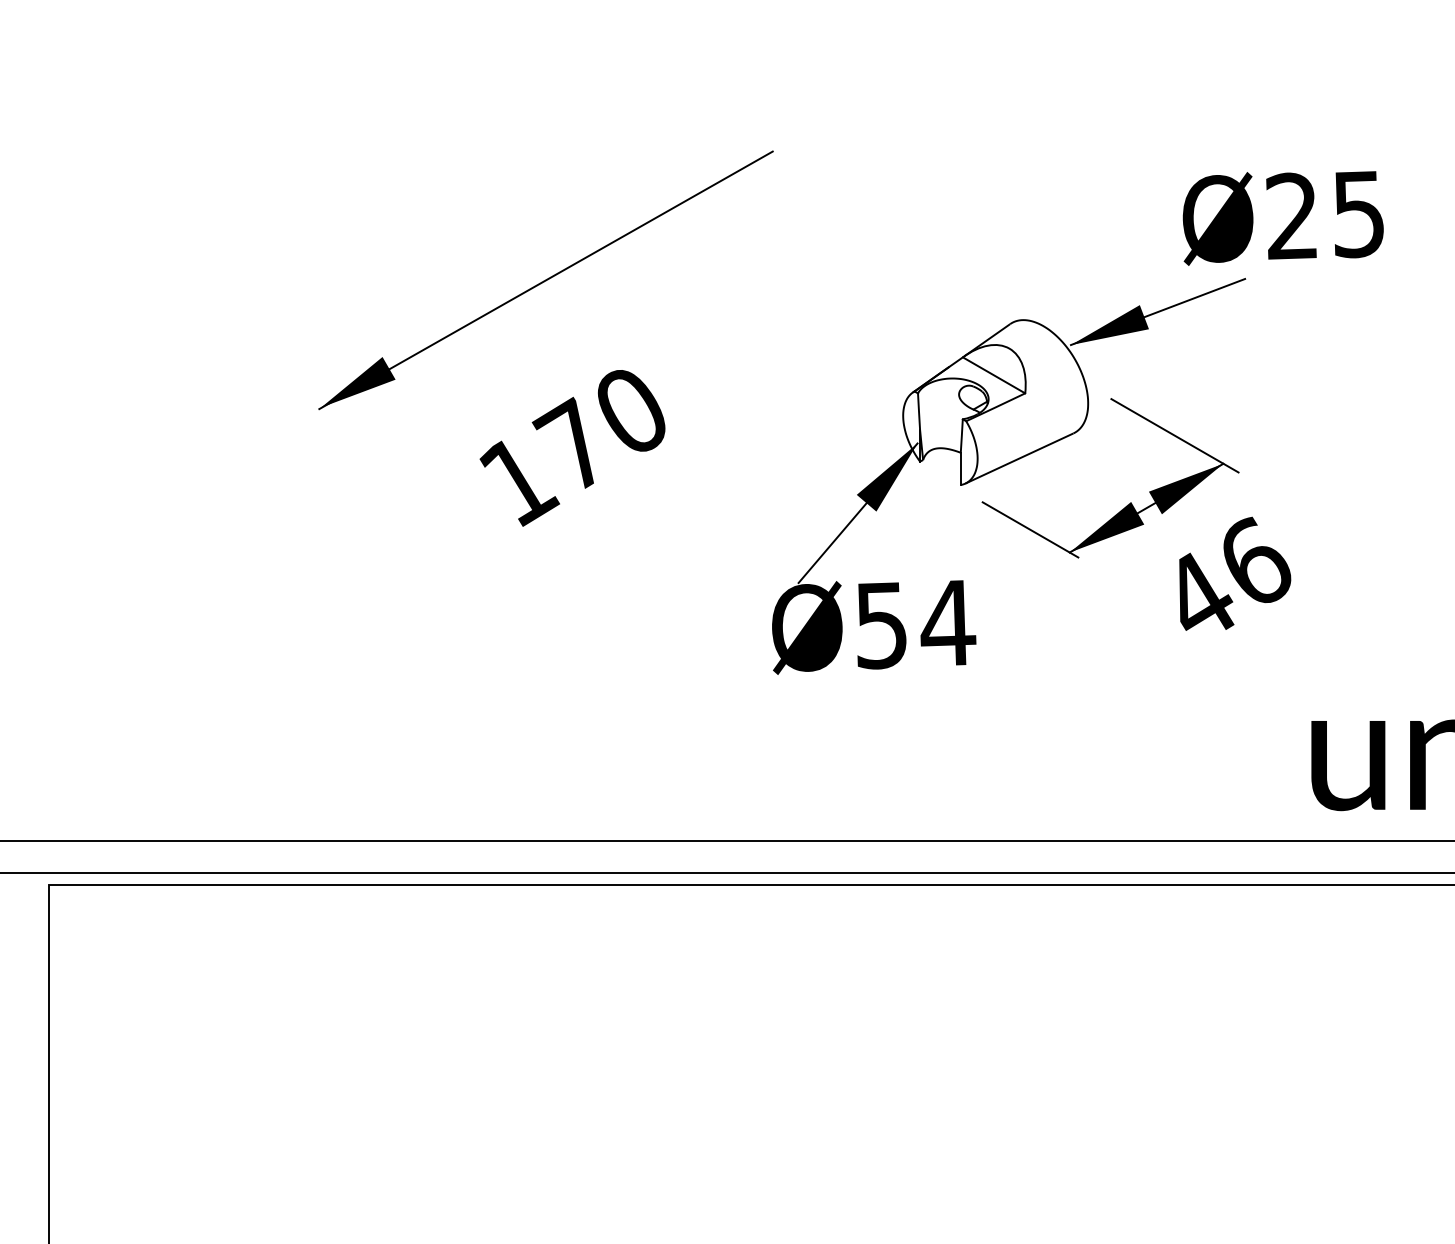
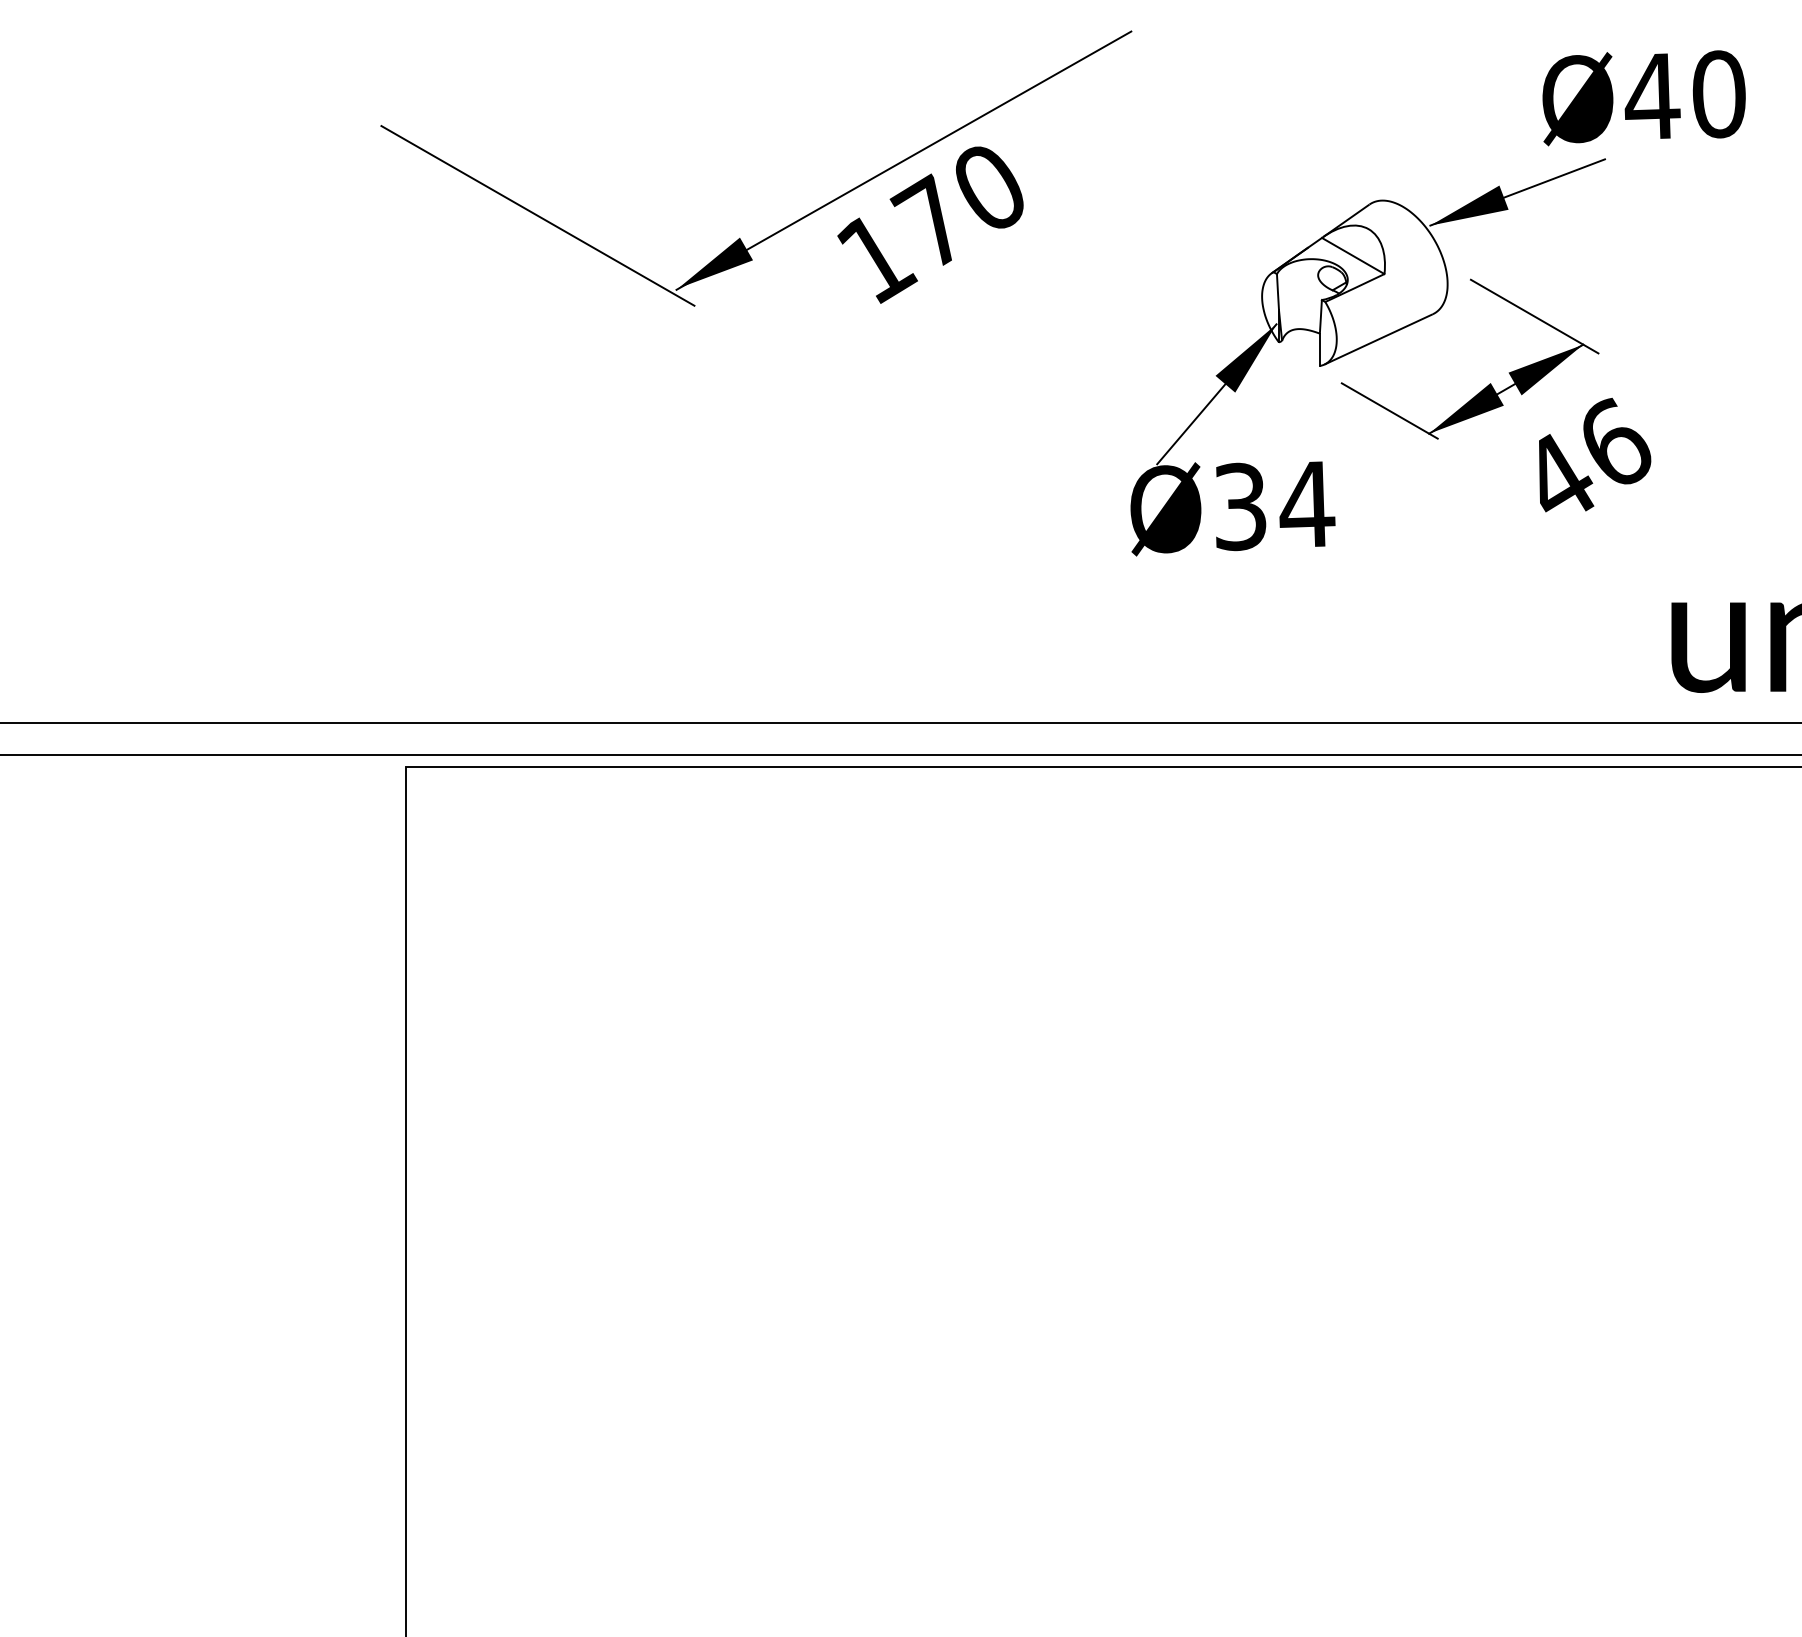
text: (1324, 214) -> (1684, 94), Ø25 -> Ø40
line: (180, 334) -> (537, 215), added
text: (572, 447) -> (930, 224), moved
text: (882, 625) -> (1241, 506), Ø54 -> Ø34

